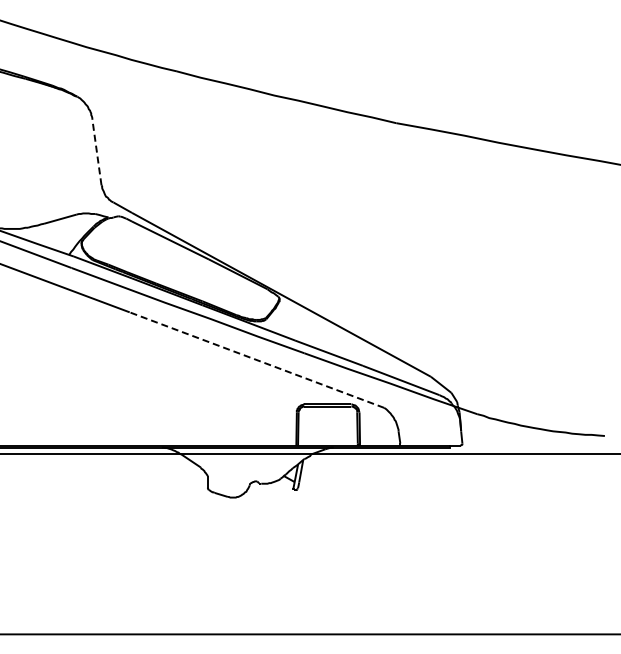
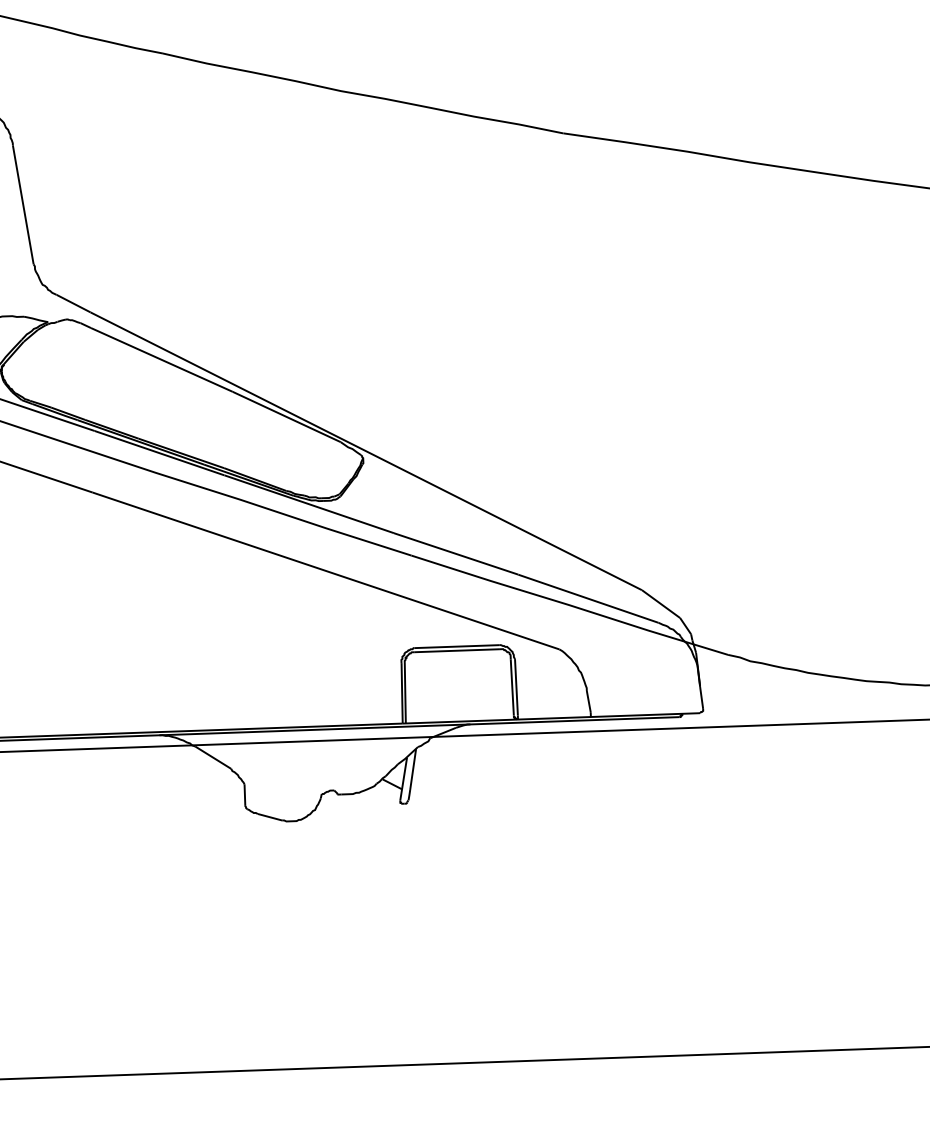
line: (96, 151) -> (22, 203), dashed -> solid
line: (256, 360) -> (325, 571), dashed -> solid

